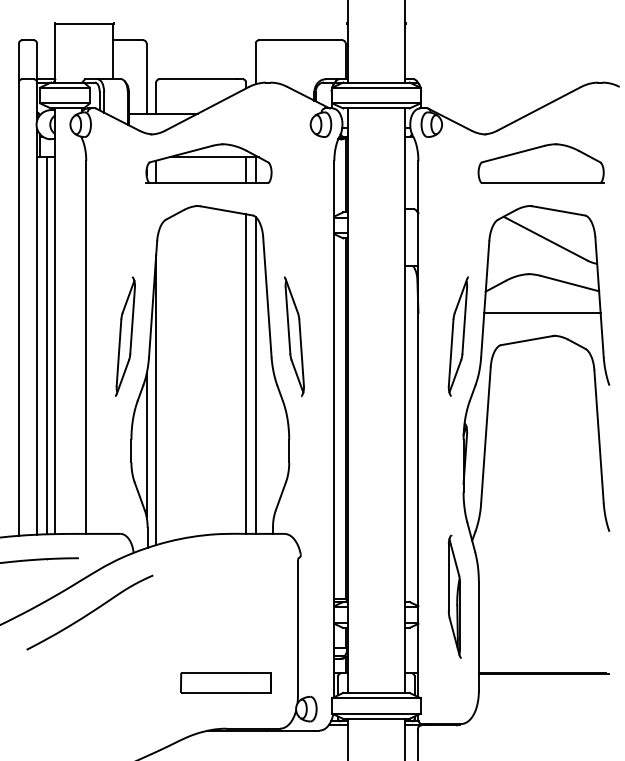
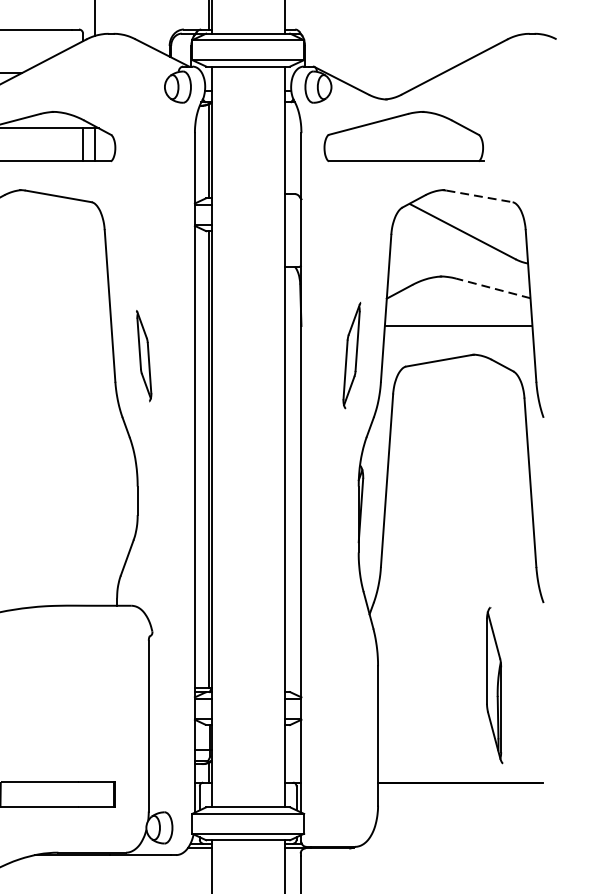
part: (540, 163) -> (402, 136), moved
line: (559, 211) -> (480, 197), solid -> dashed
line: (569, 283) -> (492, 288), solid -> dashed
part: (293, 336) -> (143, 355), size x0.6
part: (457, 336) -> (350, 355), size x0.7
line: (246, 373) -> (83, 402), removed
line: (255, 375) -> (94, 405), removed
part: (454, 596) -> (494, 685), moved

